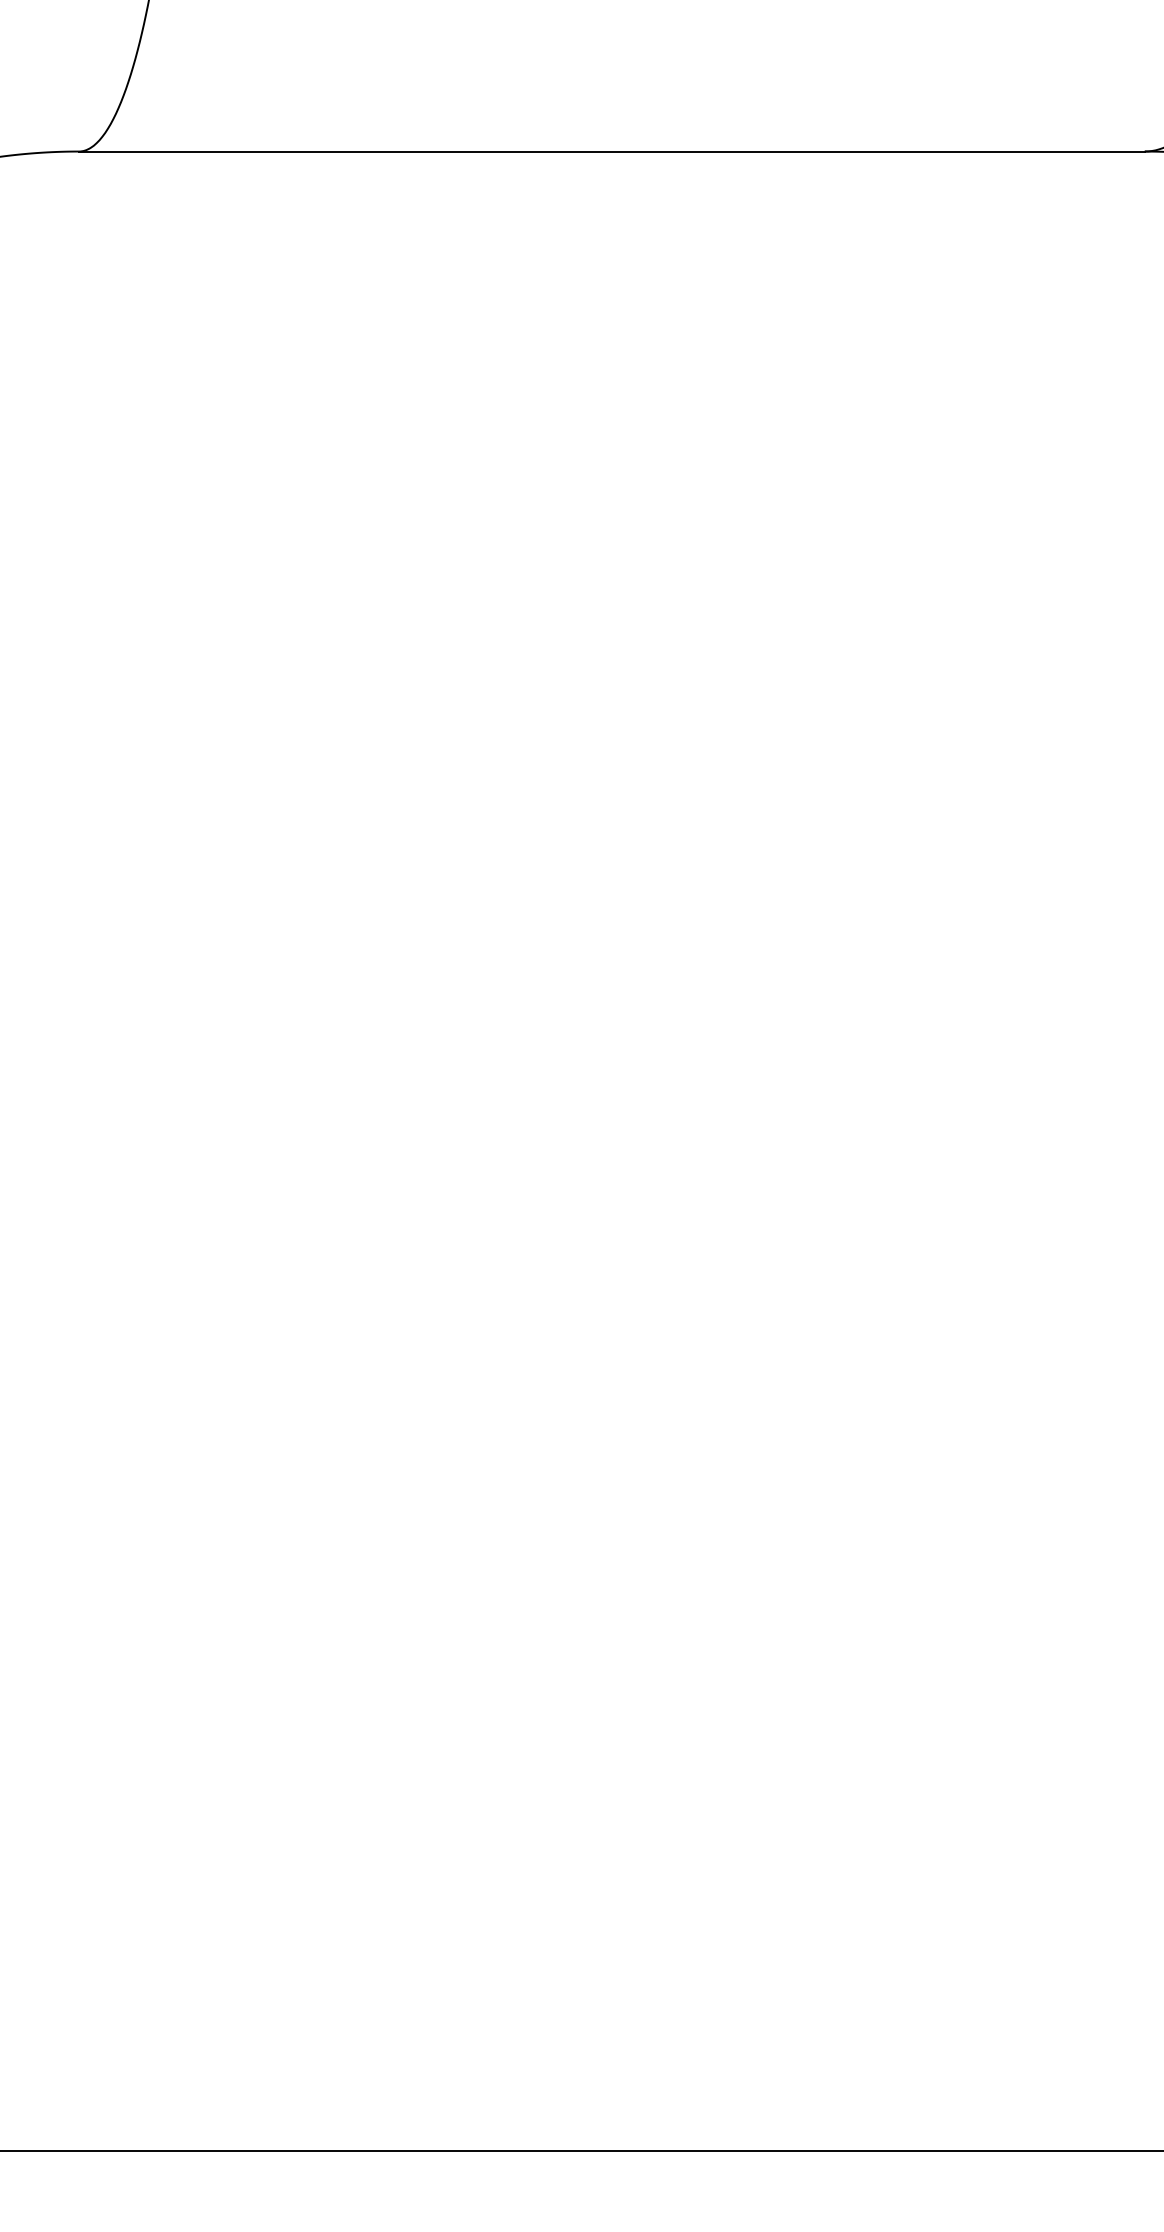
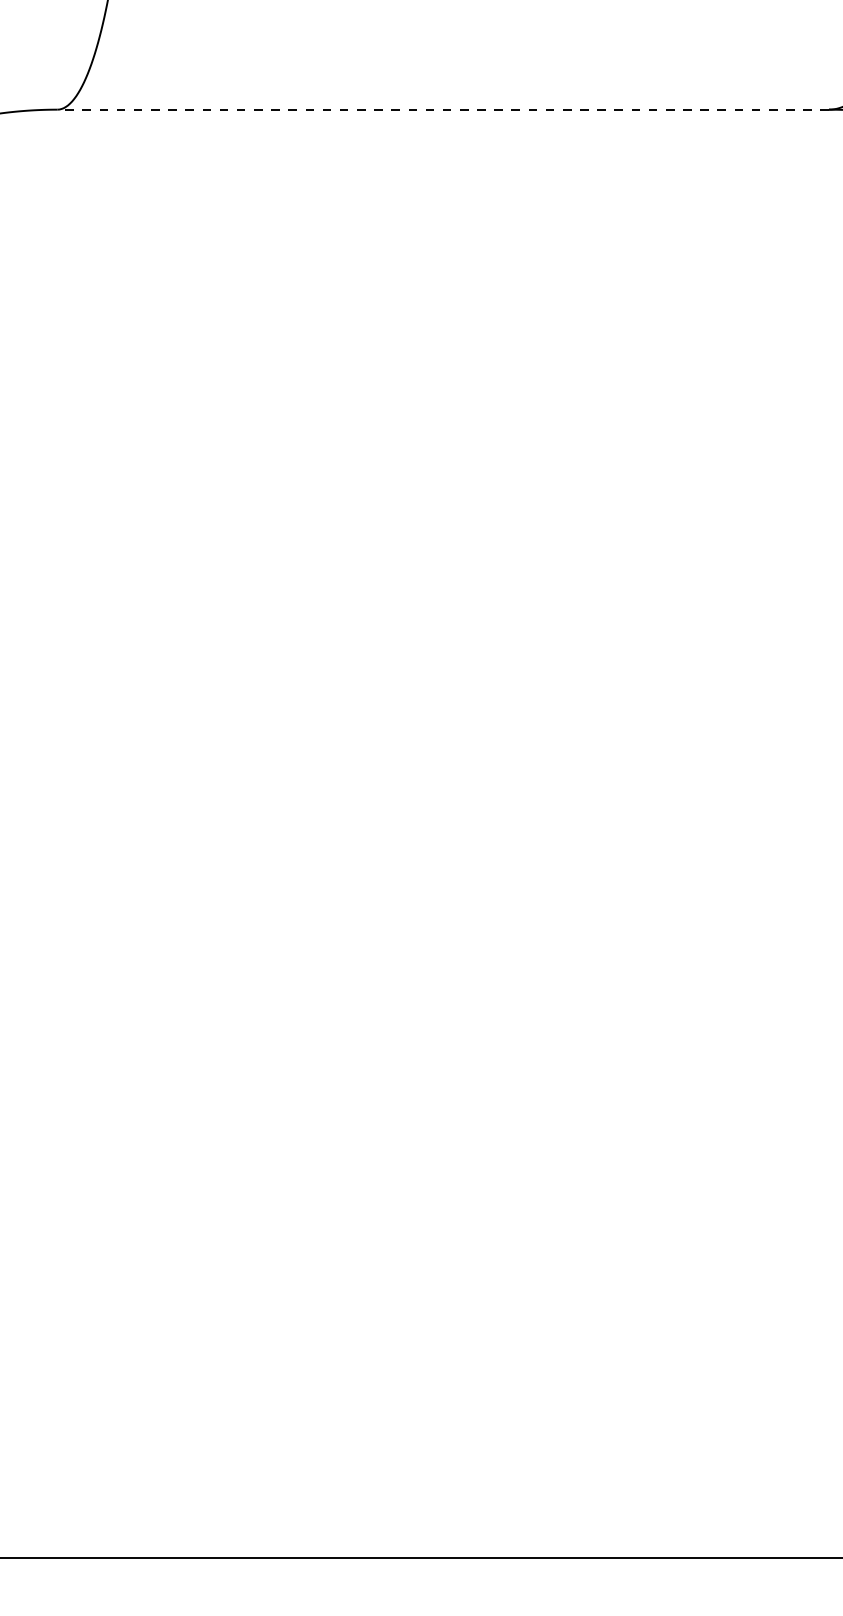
line: (612, 151) -> (443, 109), solid -> dashed

